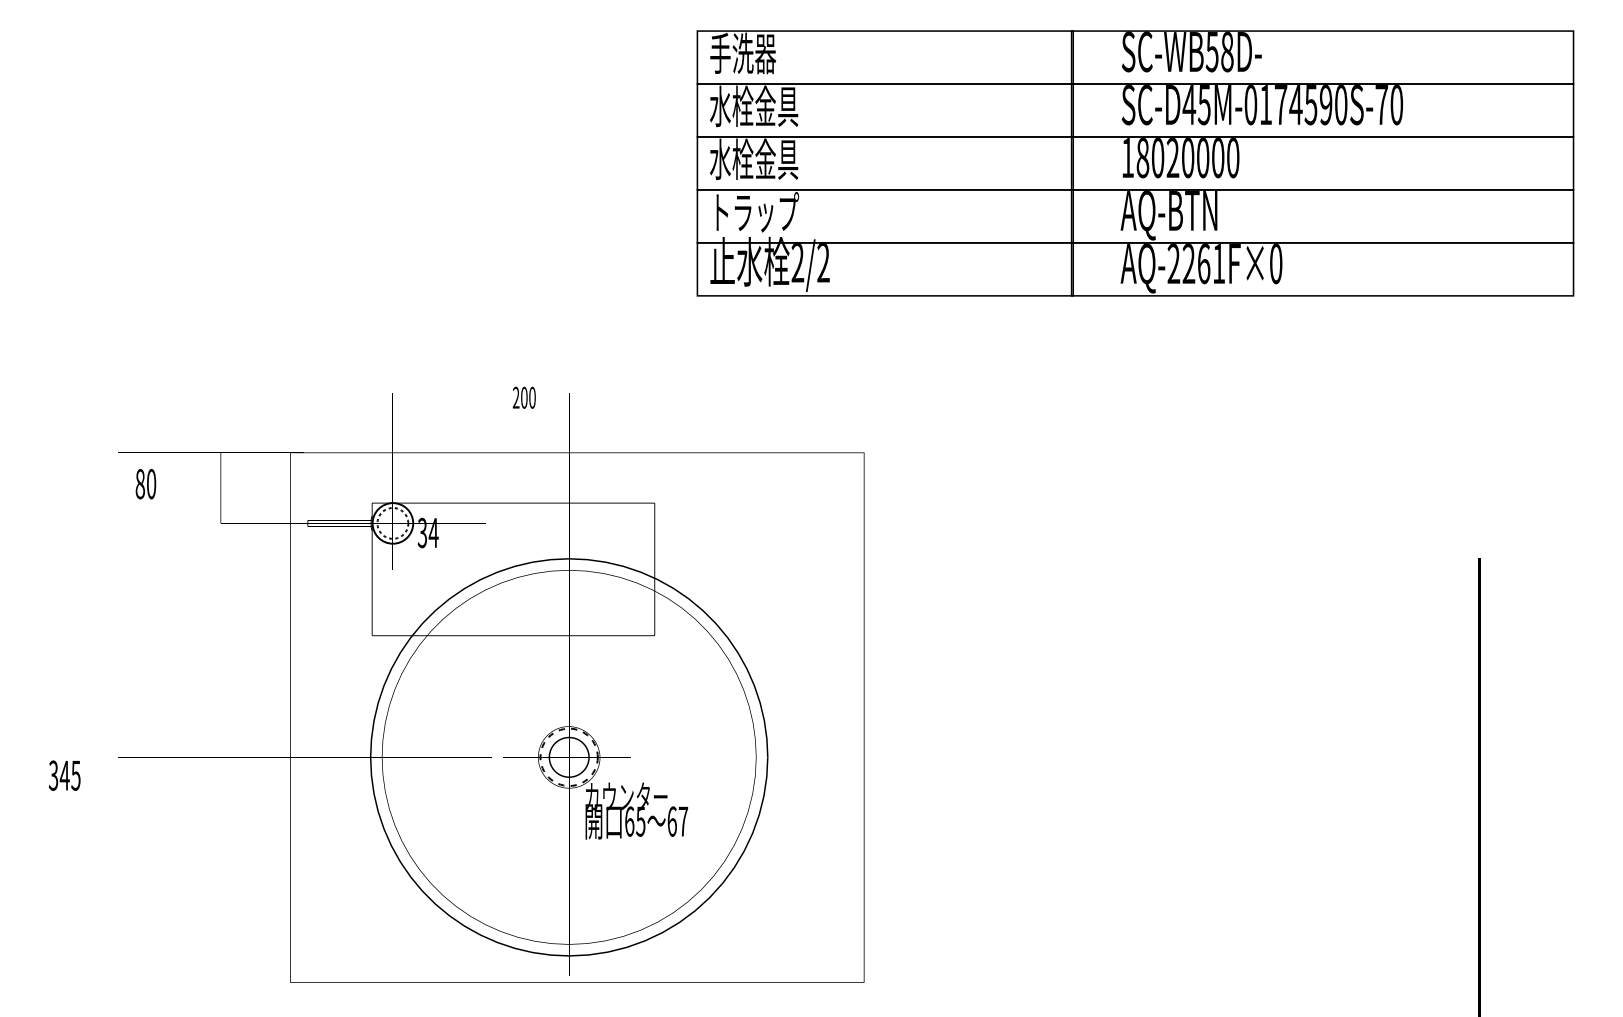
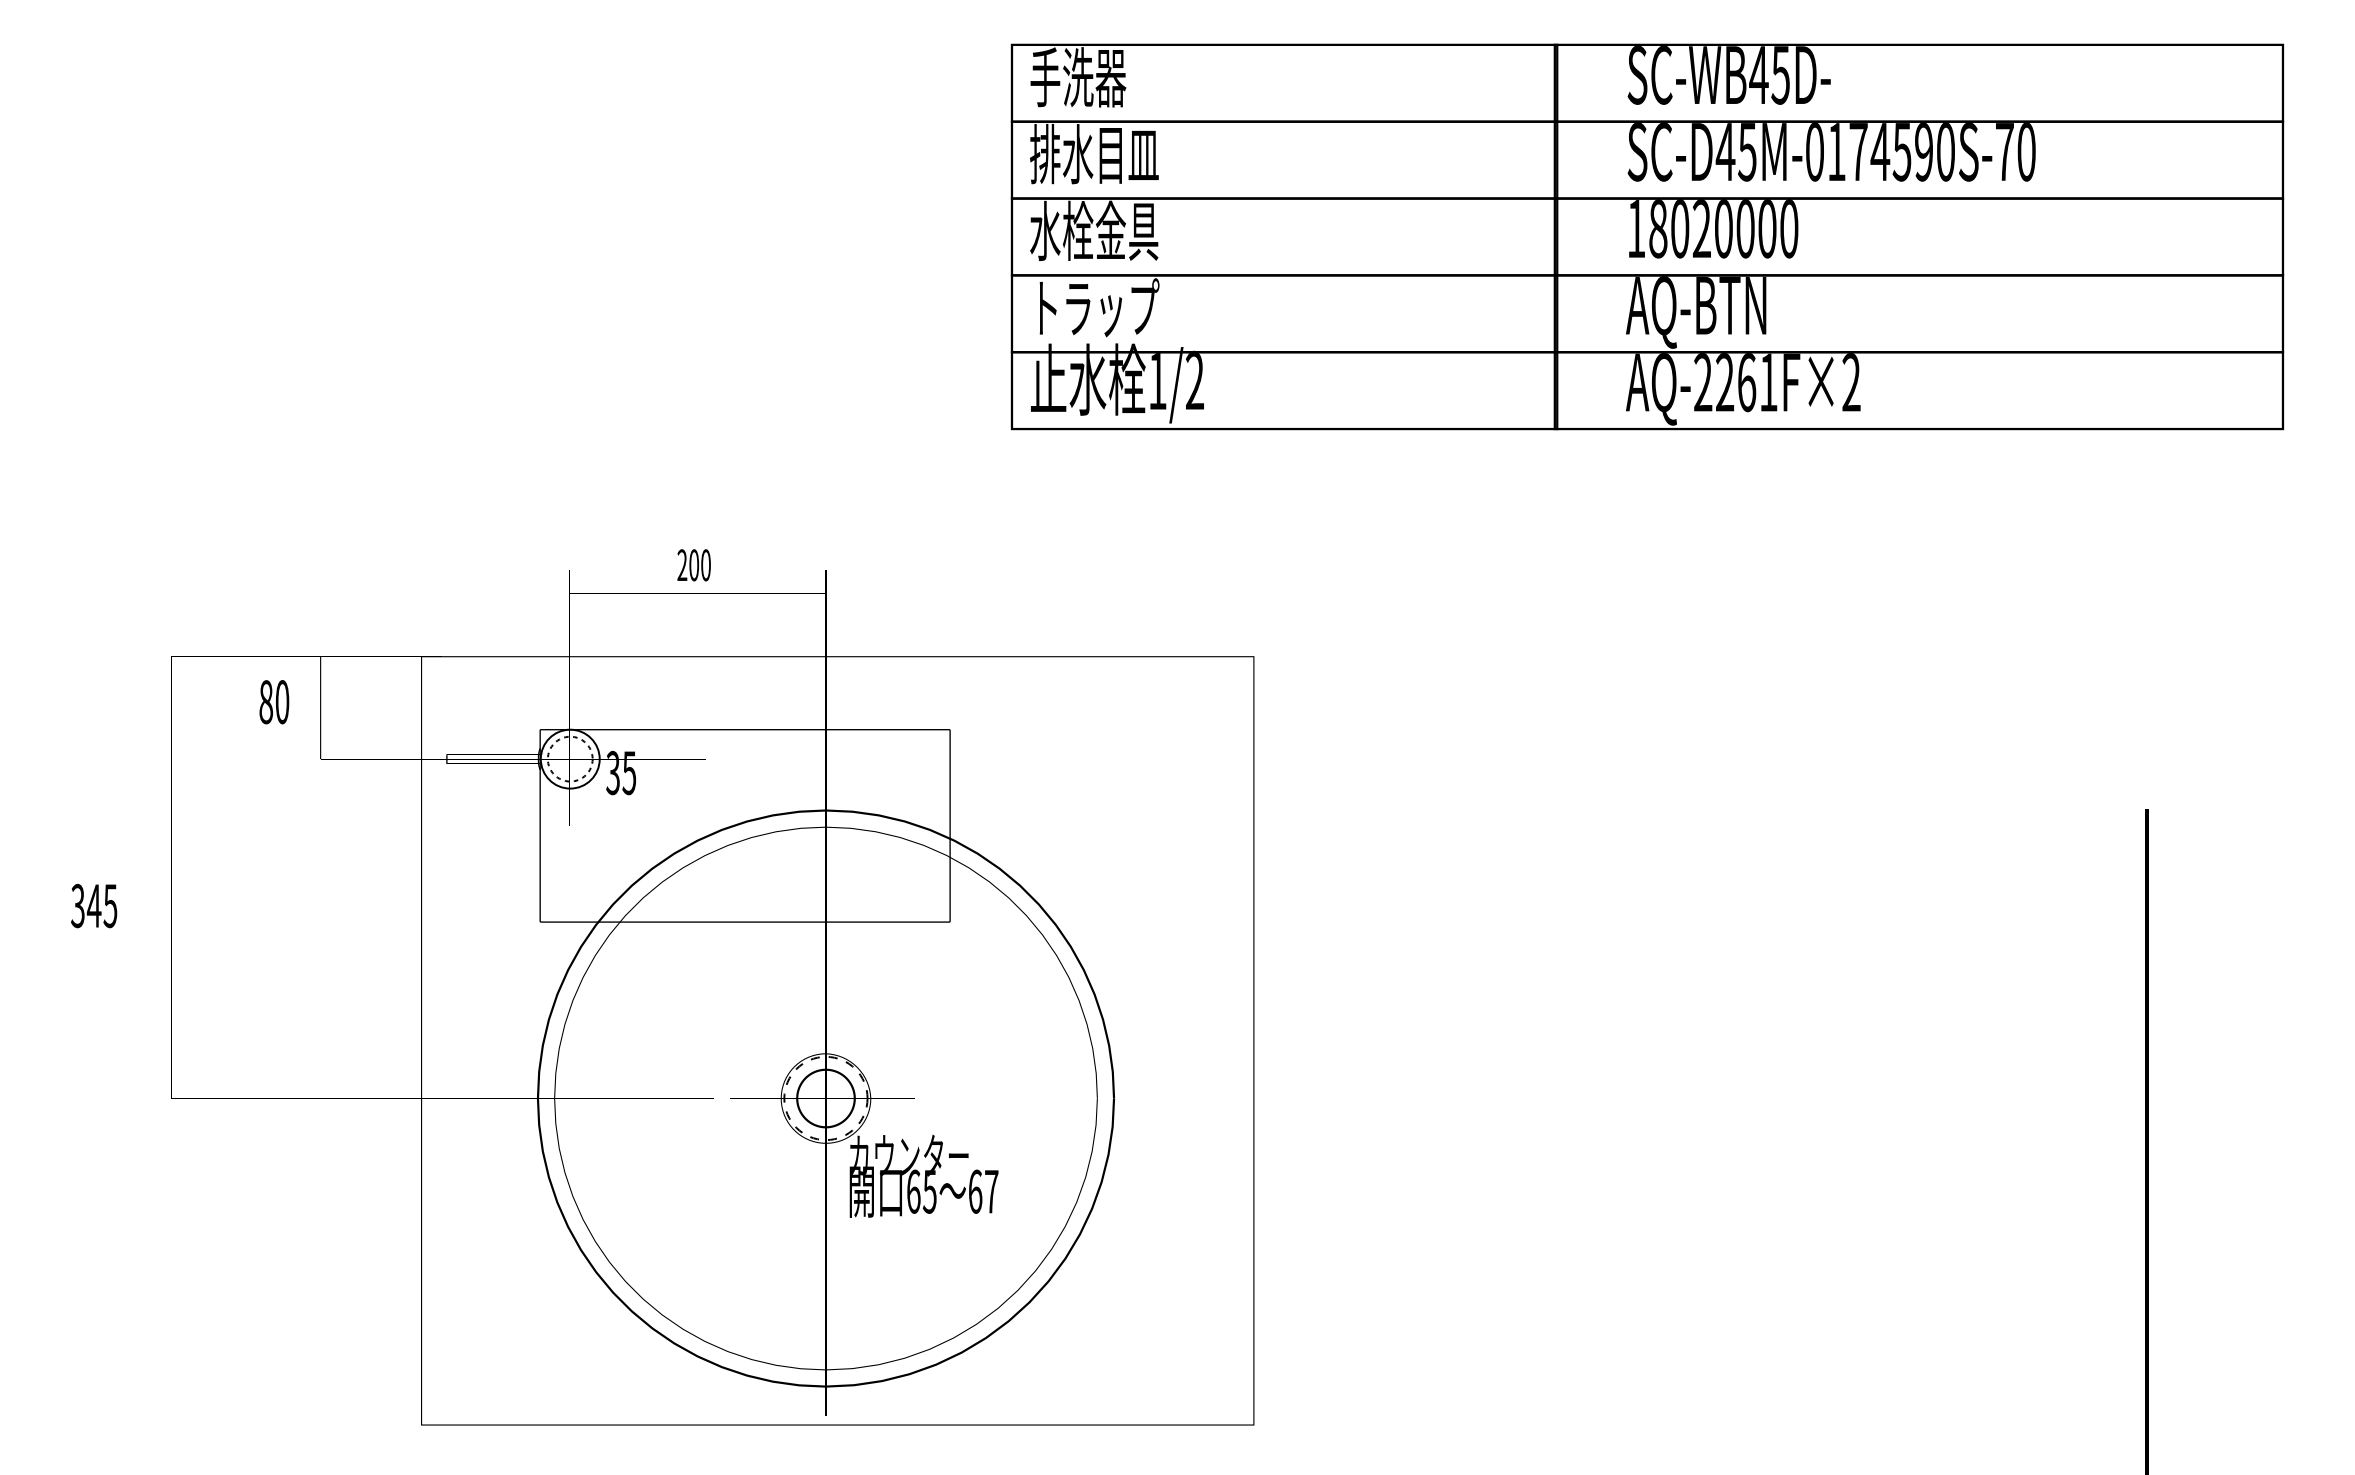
text: (1219, 52) -> (1769, 75), SC-WB58D- -> SC-WB45D-
text: (753, 106) -> (1093, 154), 水栓金具 -> 排水目皿
text: (797, 262) -> (1157, 380), 2/2 -> 1/2
text: (1276, 264) -> (1852, 383), AQ-2261F×0 -> AQ-2261F×2
text: (523, 397) -> (692, 564), moved
text: (145, 484) -> (273, 702), moved
text: (433, 533) -> (629, 773), 34 -> 35
text: (64, 775) -> (93, 905), moved

